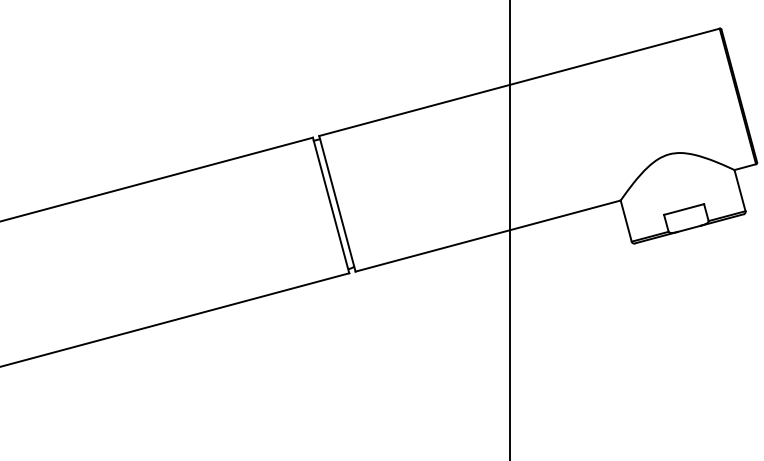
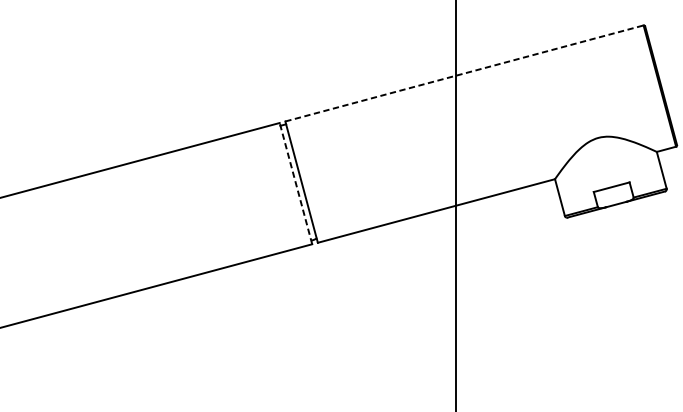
line: (519, 82) -> (464, 73), solid -> dashed
line: (330, 205) -> (295, 183), solid -> dashed

